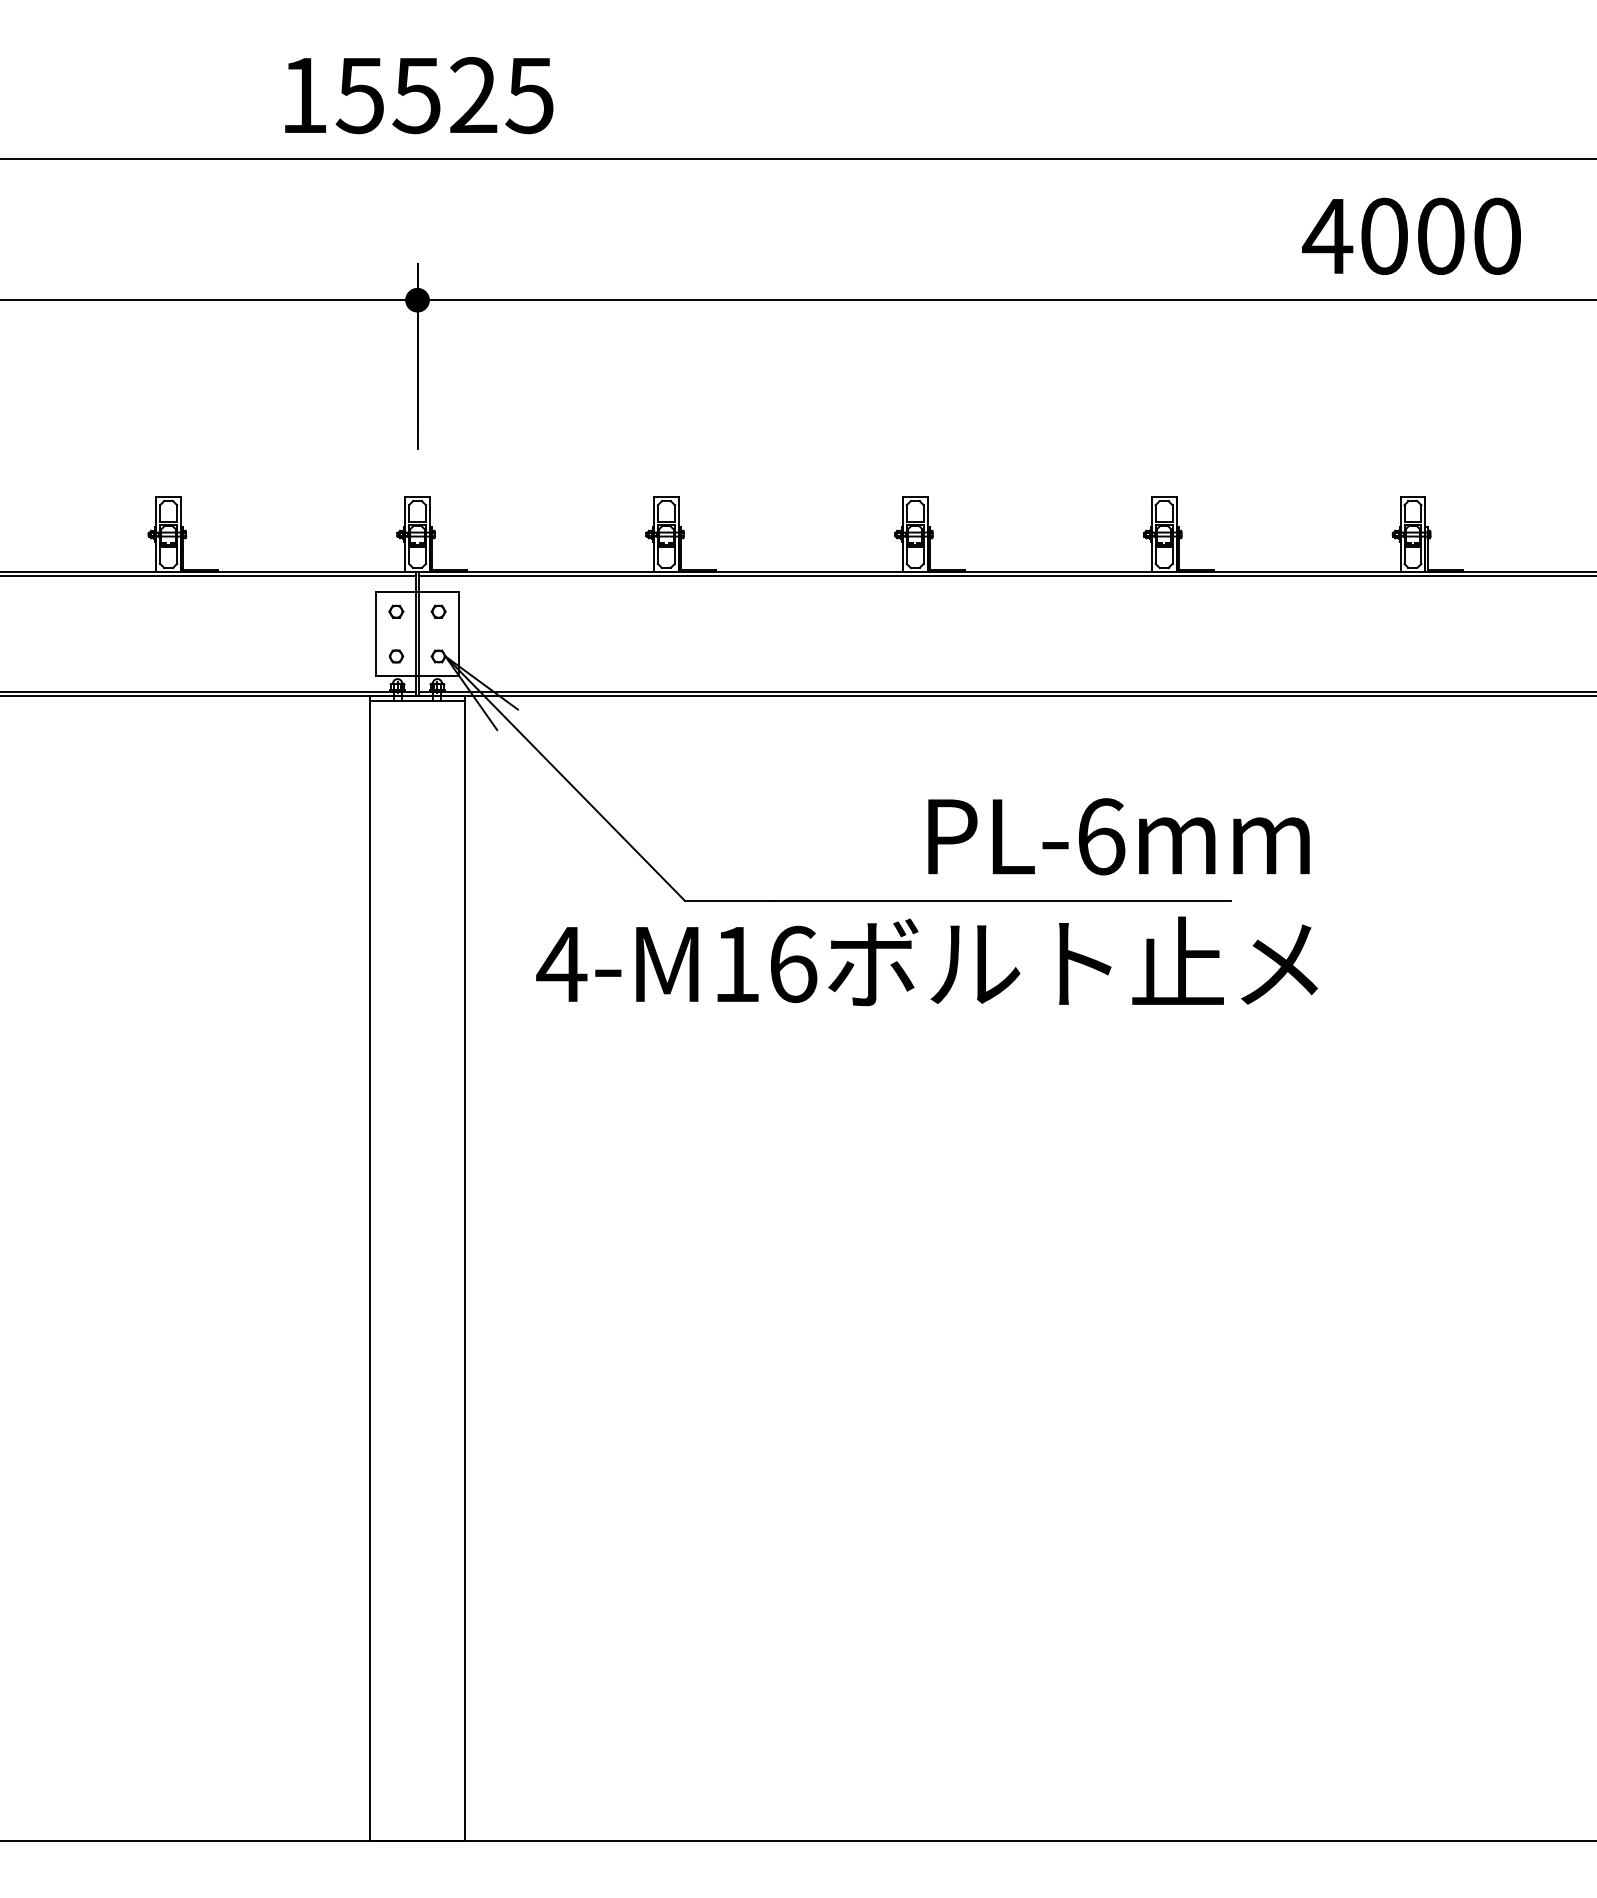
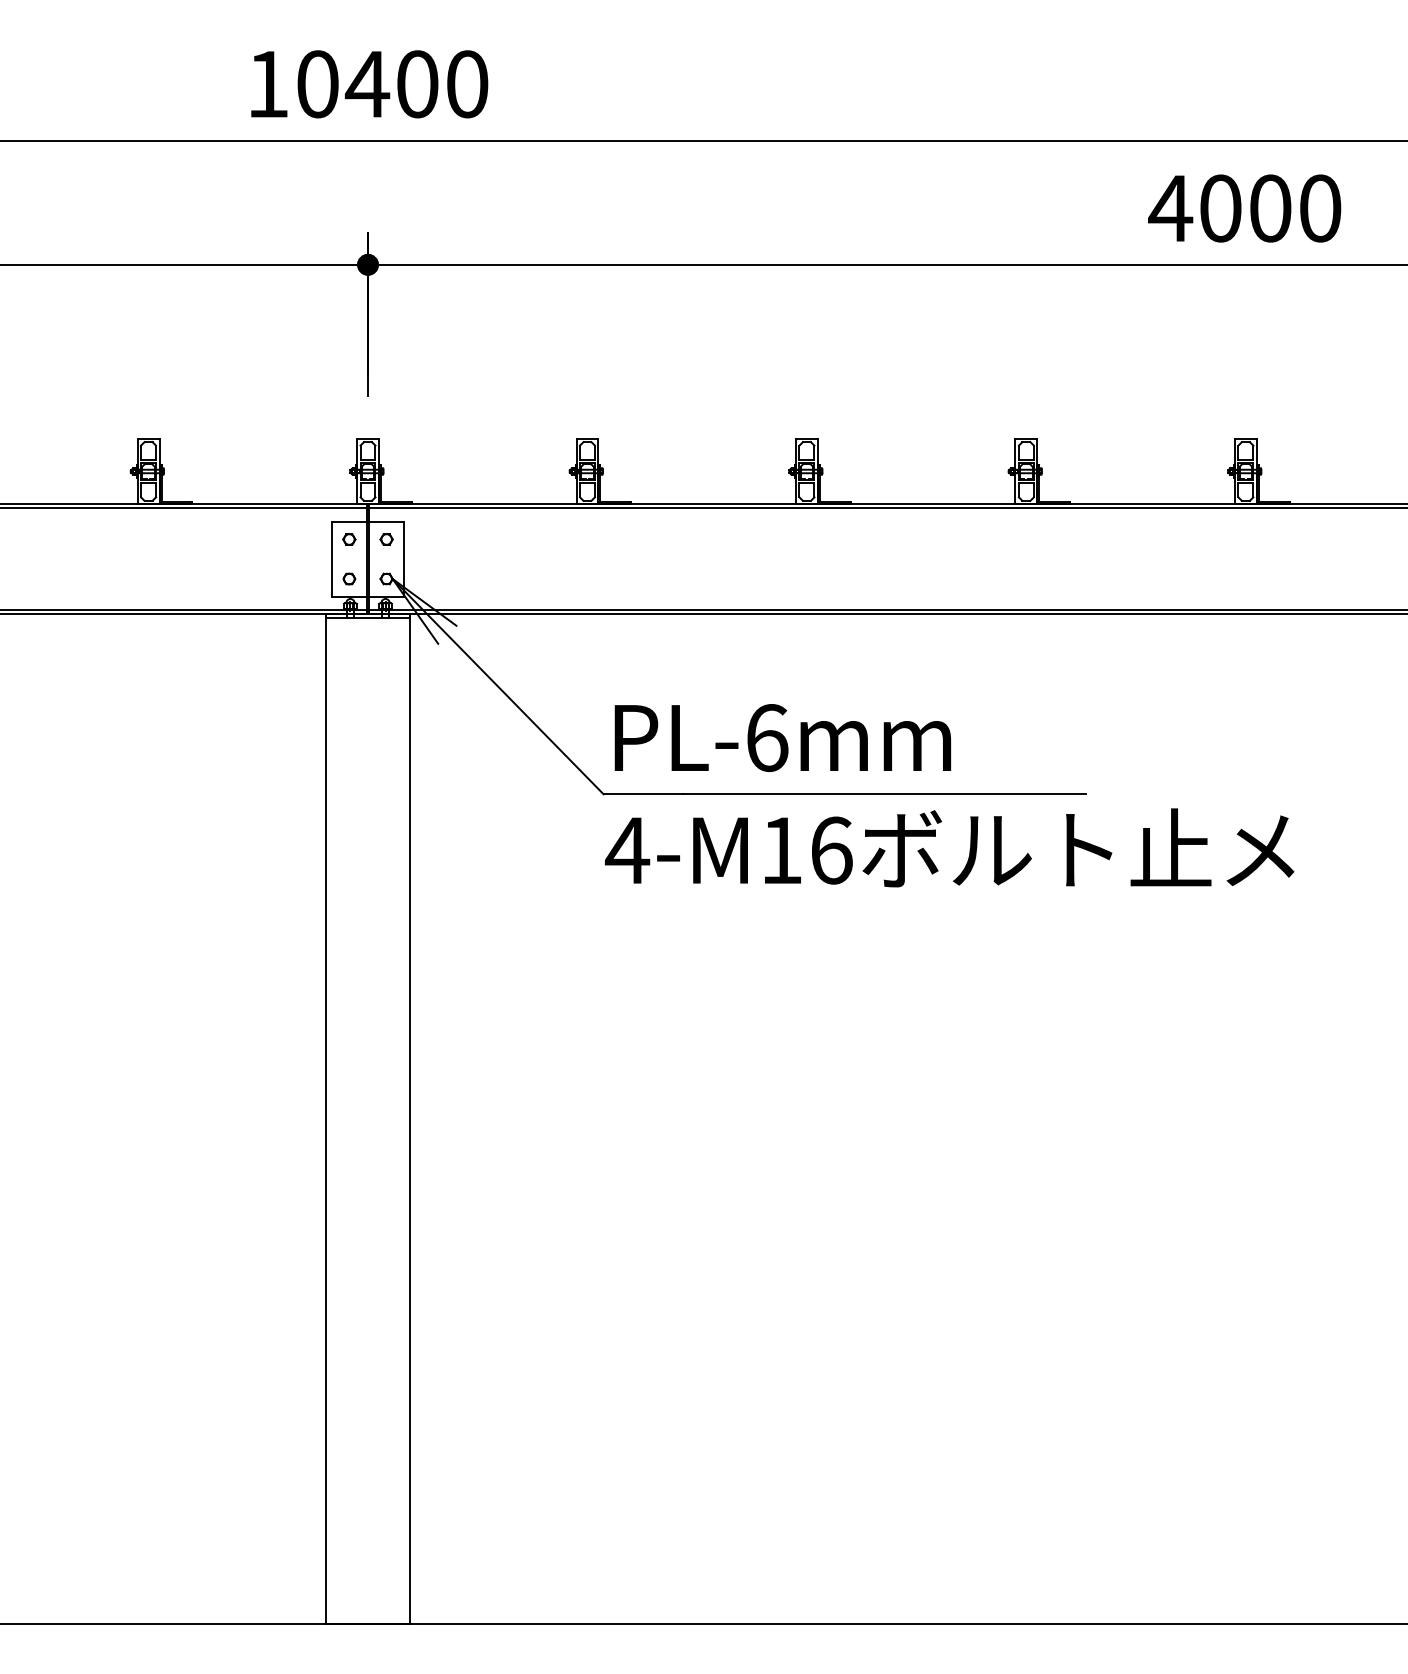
text: (444, 95) -> (391, 84), 15525 -> 10400
text: (1118, 836) -> (782, 737), moved
text: (926, 961) -> (949, 848), moved

